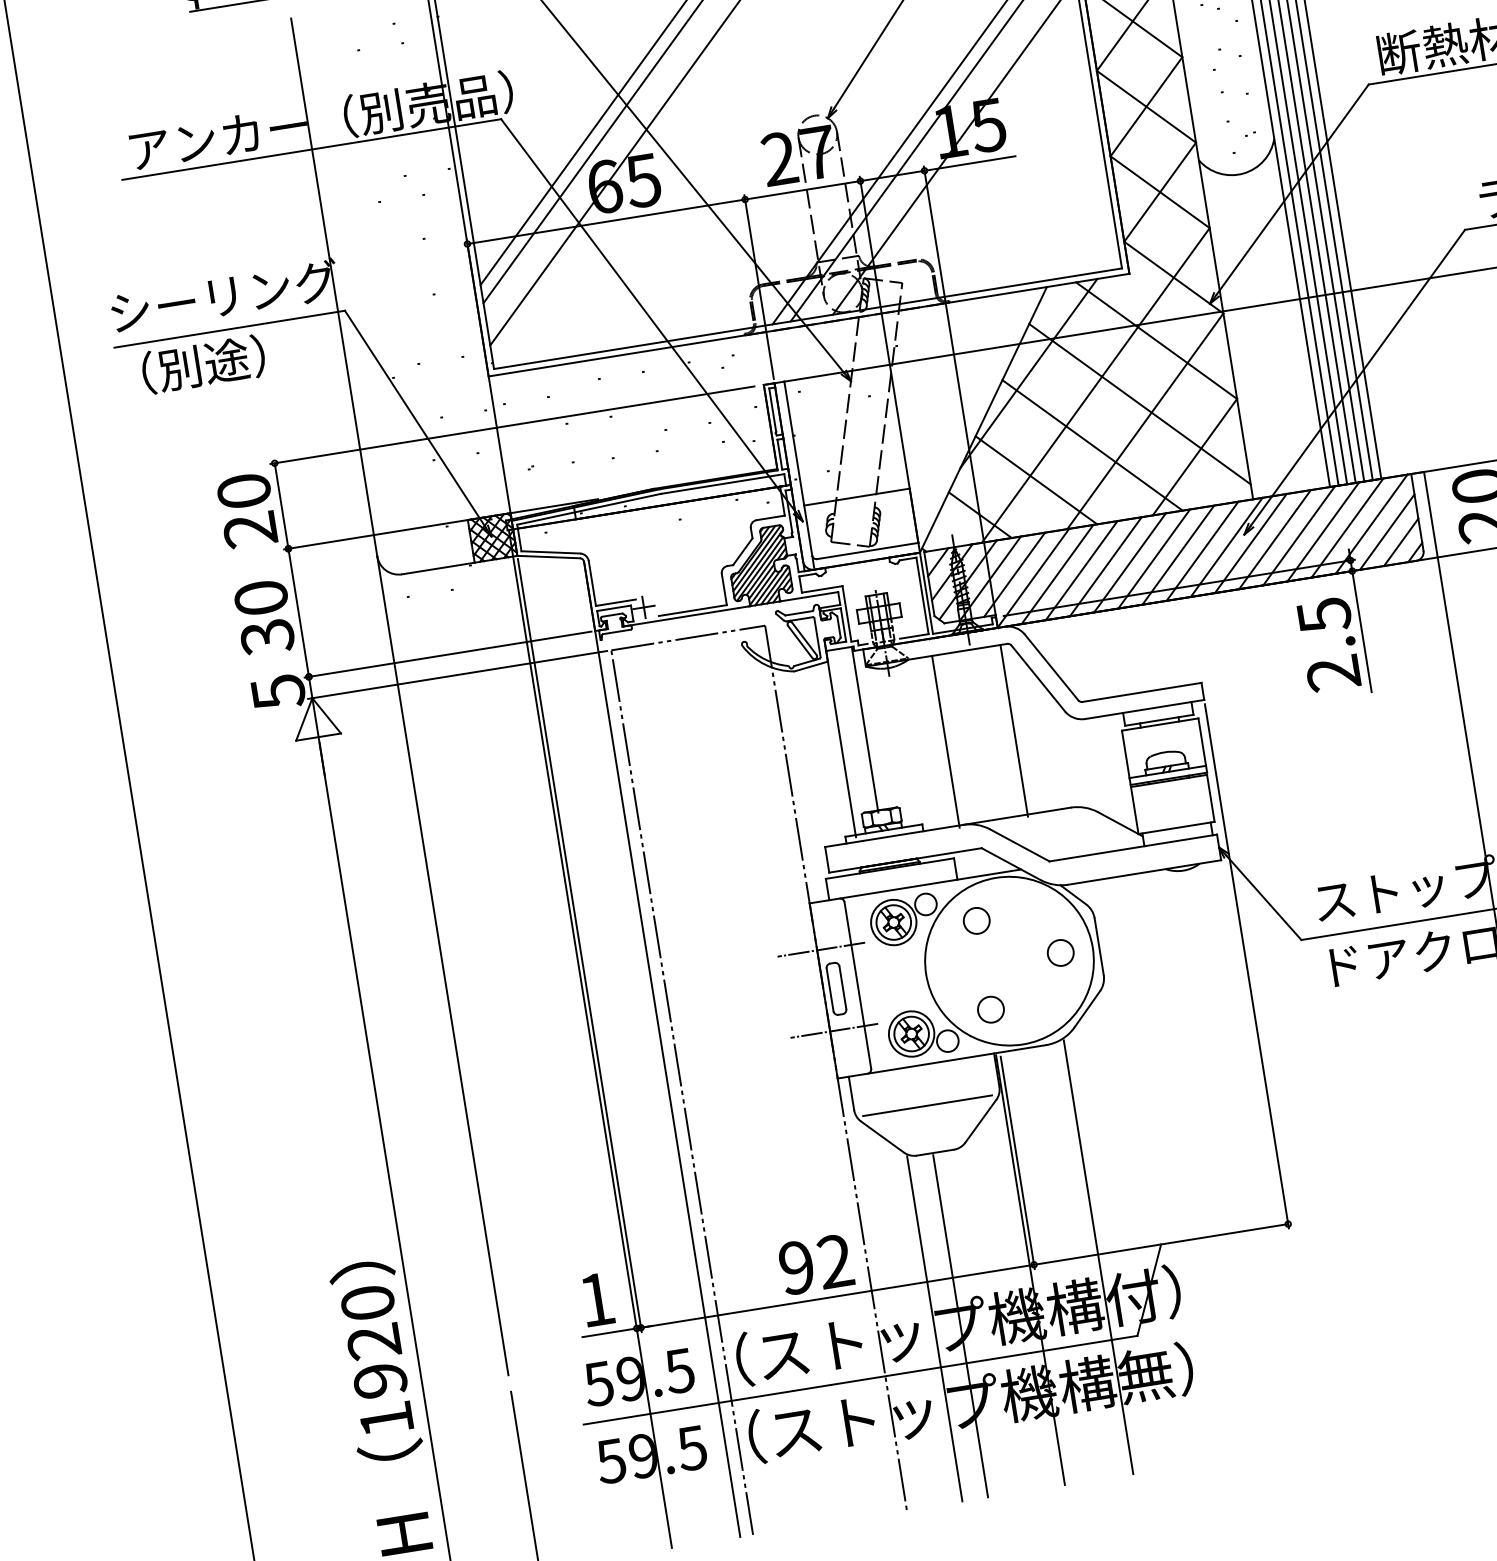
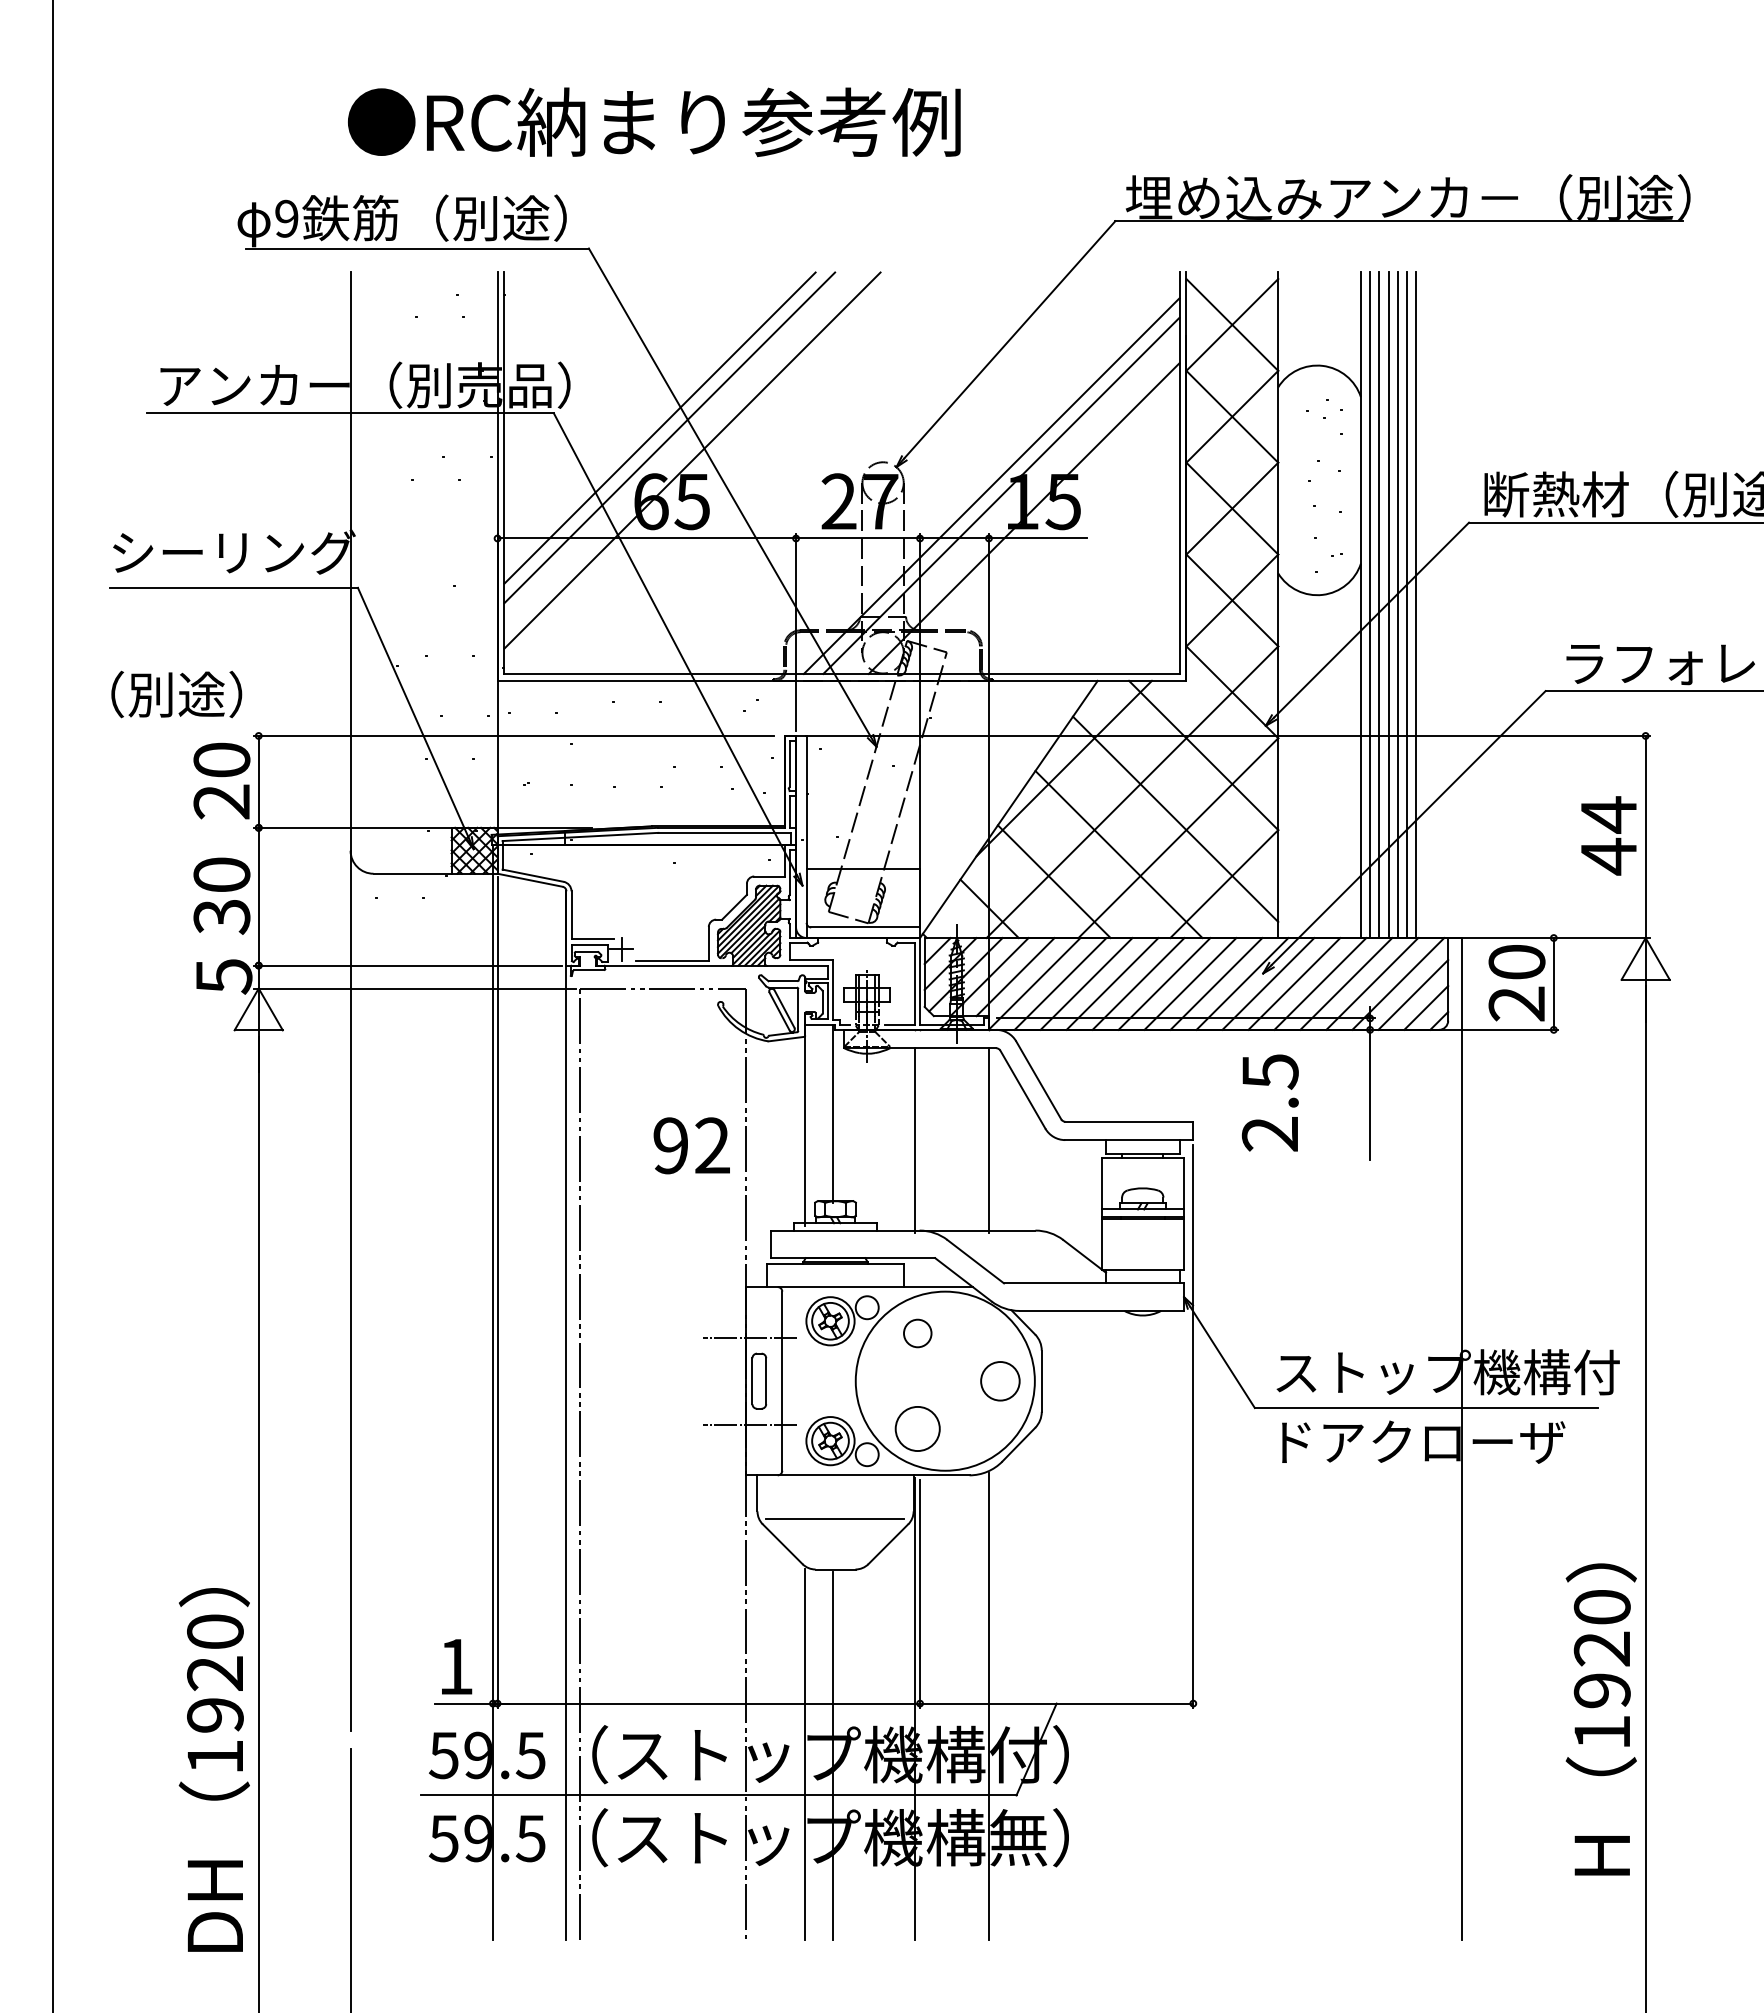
text: (203, 364) -> (176, 694), moved
text: (1328, 644) -> (1269, 1102), moved
circle: (1060, 952) -> (1000, 1380), size x1.4
circle: (990, 1009) -> (917, 1428), size x1.6
text: (815, 1264) -> (691, 1145), moved

